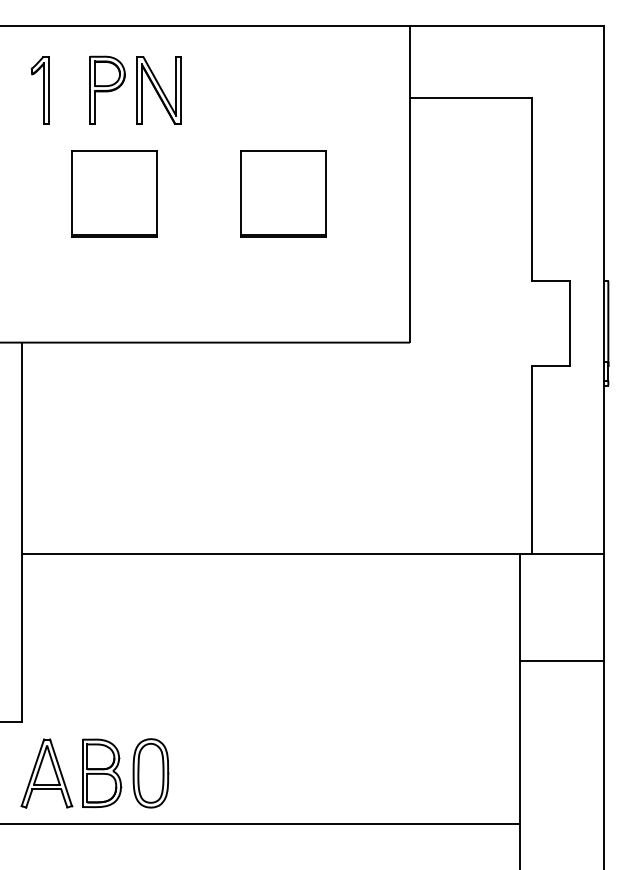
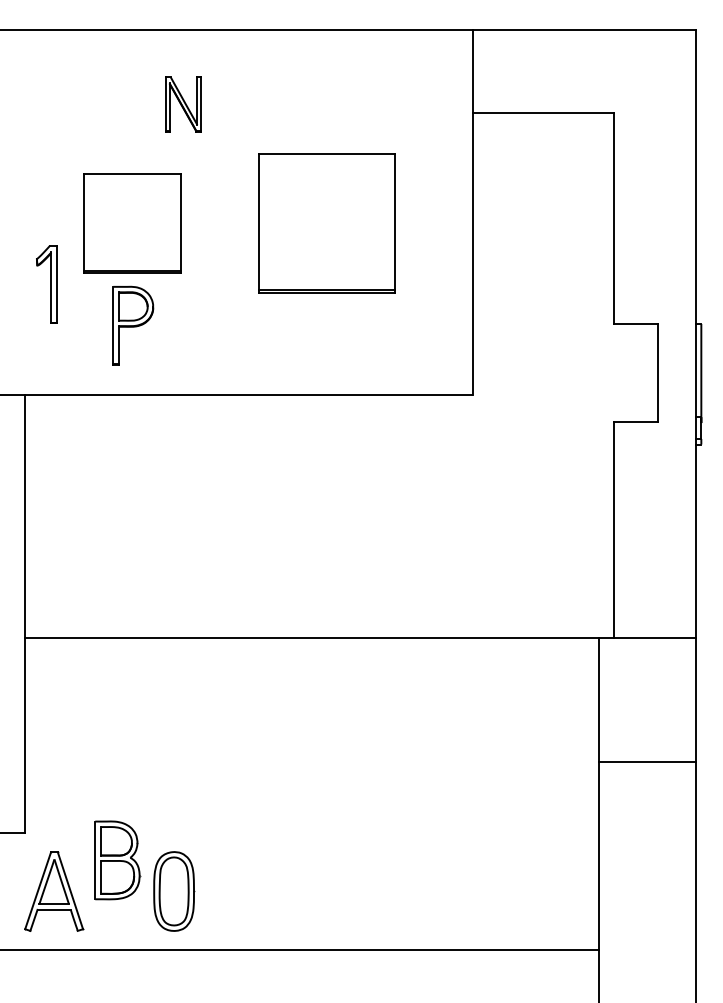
part: (107, 89) -> (133, 324), moved
part: (40, 90) -> (46, 284), moved
part: (158, 90) -> (182, 104), size x0.7
part: (283, 193) -> (326, 223), size x1.4
part: (102, 773) -> (118, 860), moved

